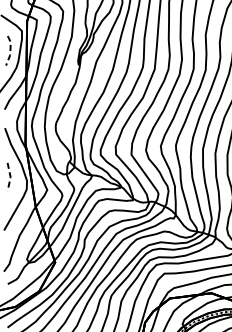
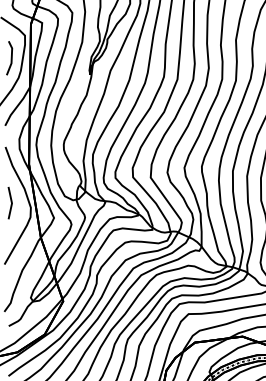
line: (10, 51) -> (11, 58), dashed -> solid
line: (11, 177) -> (12, 203), dashed -> solid

